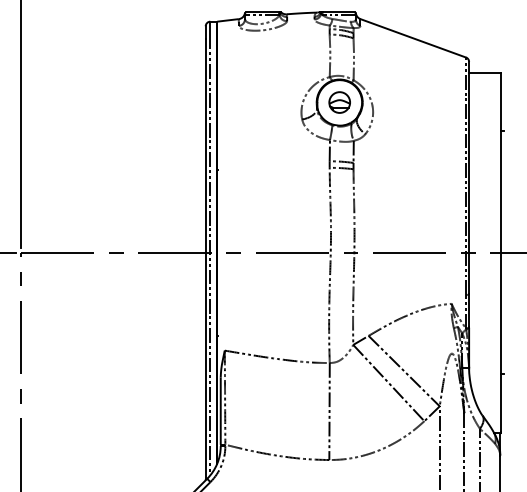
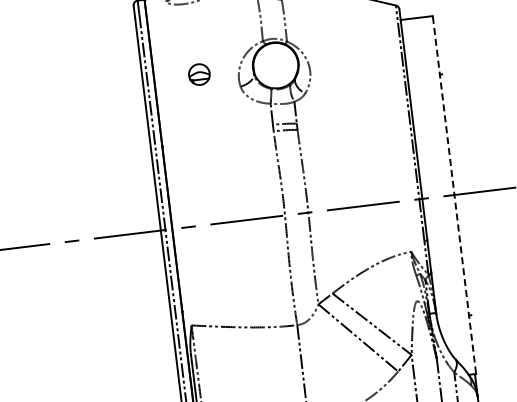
part: (339, 102) -> (199, 74), moved
line: (501, 252) -> (454, 194), solid -> dashed

